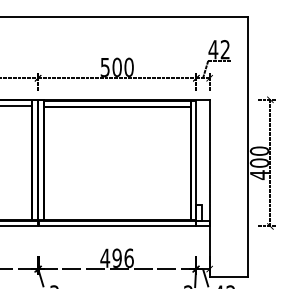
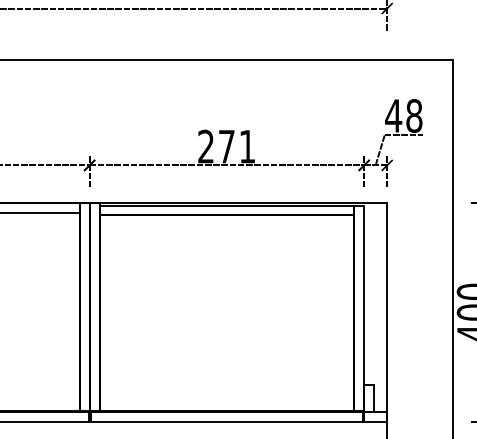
text: (224, 49) -> (412, 115), 42 -> 48
text: (116, 67) -> (225, 146), 500 -> 271

